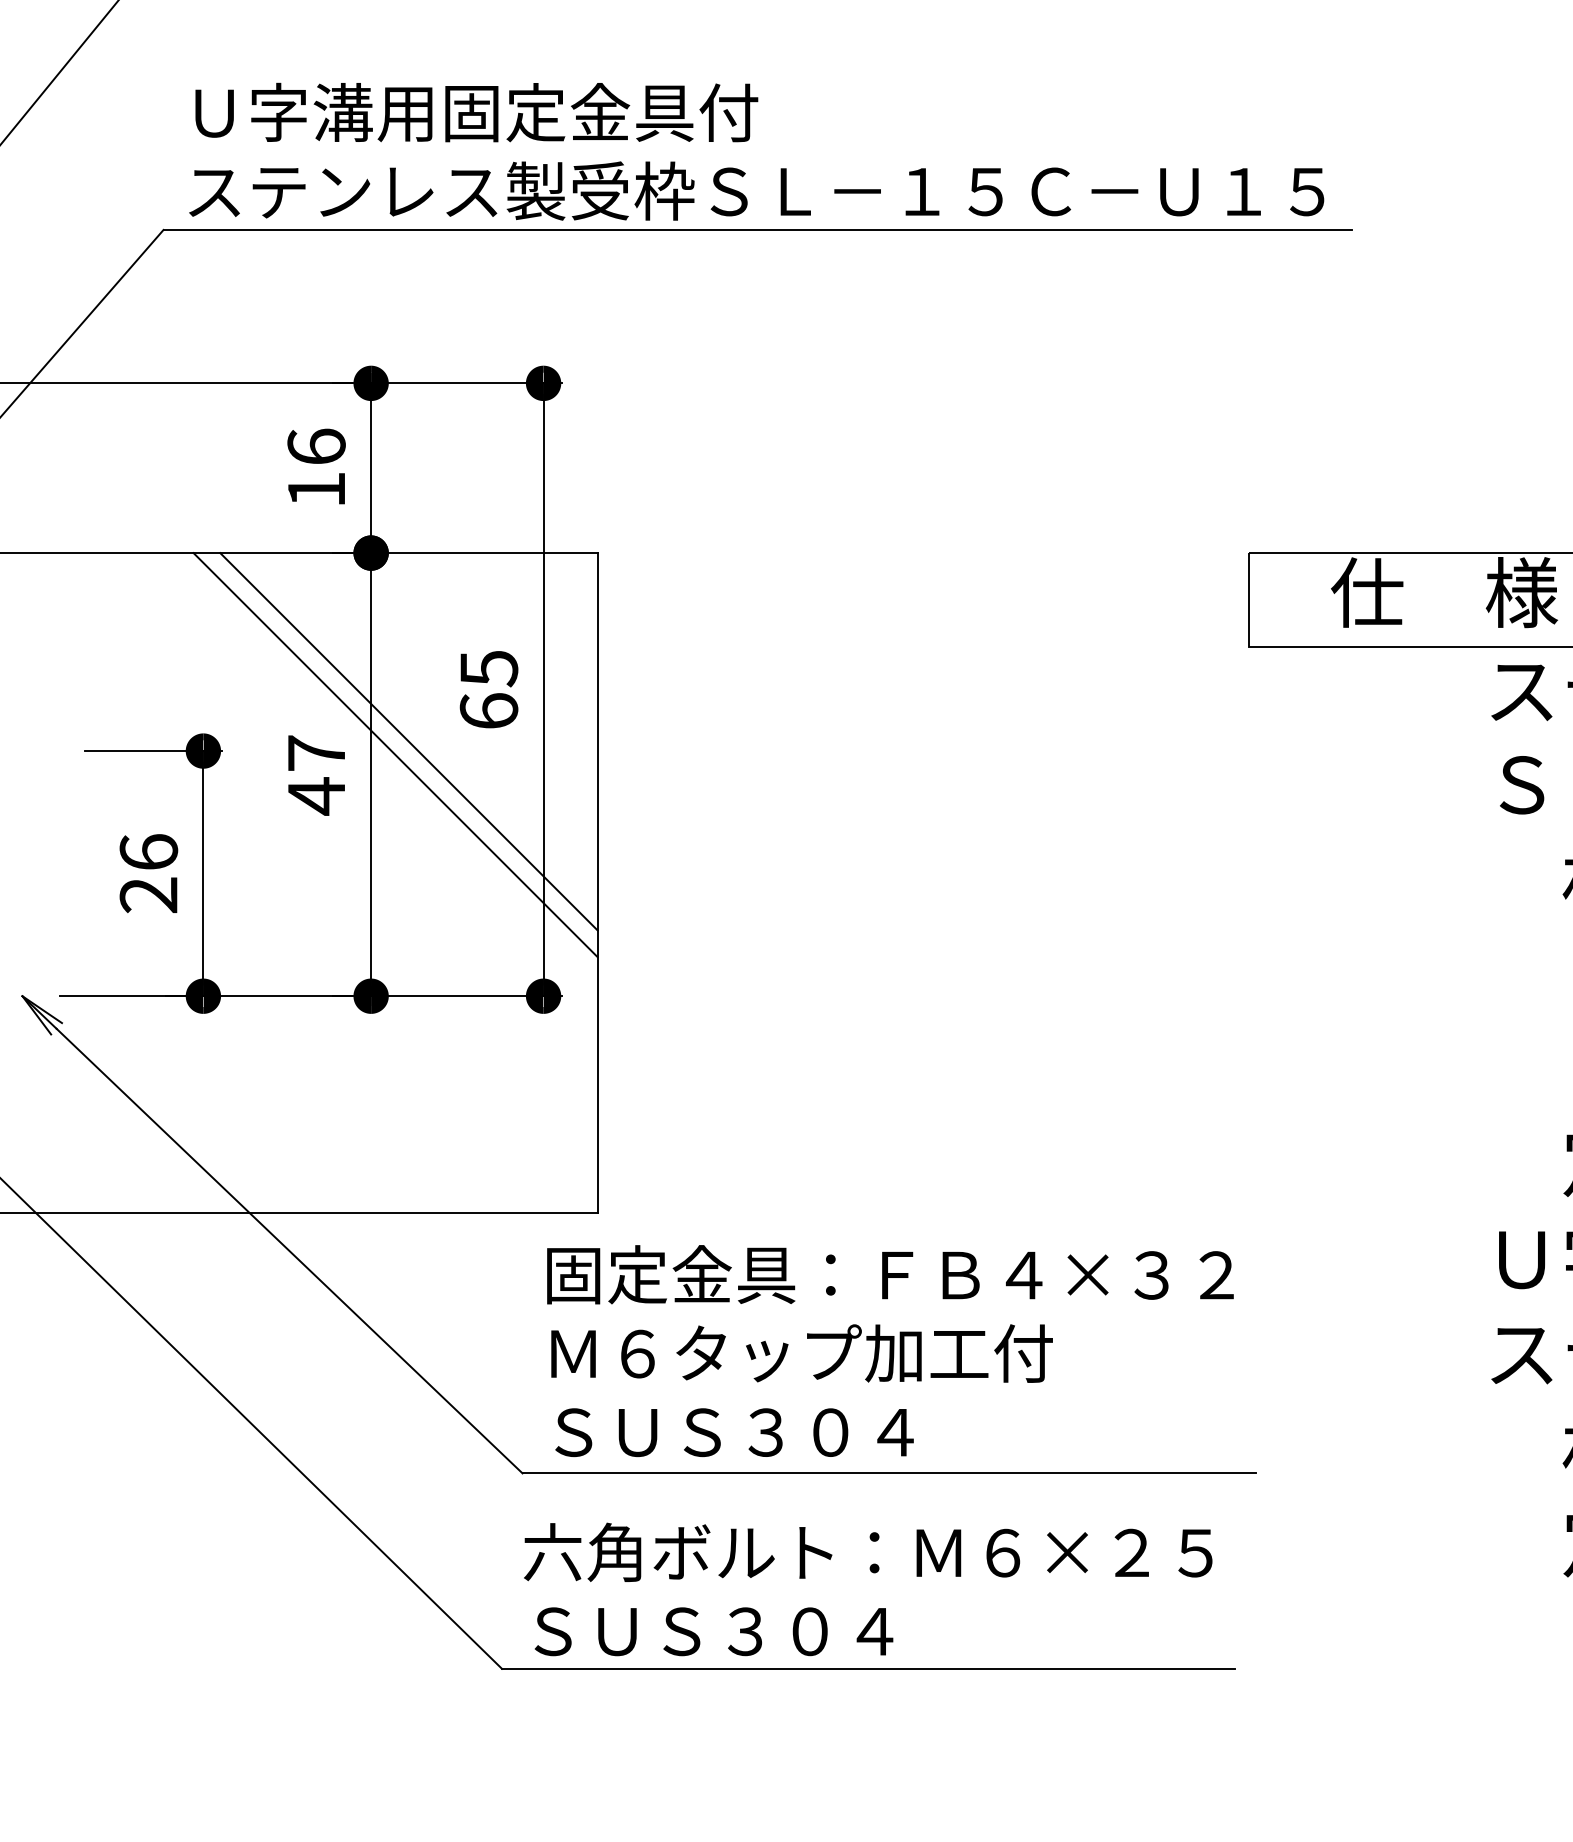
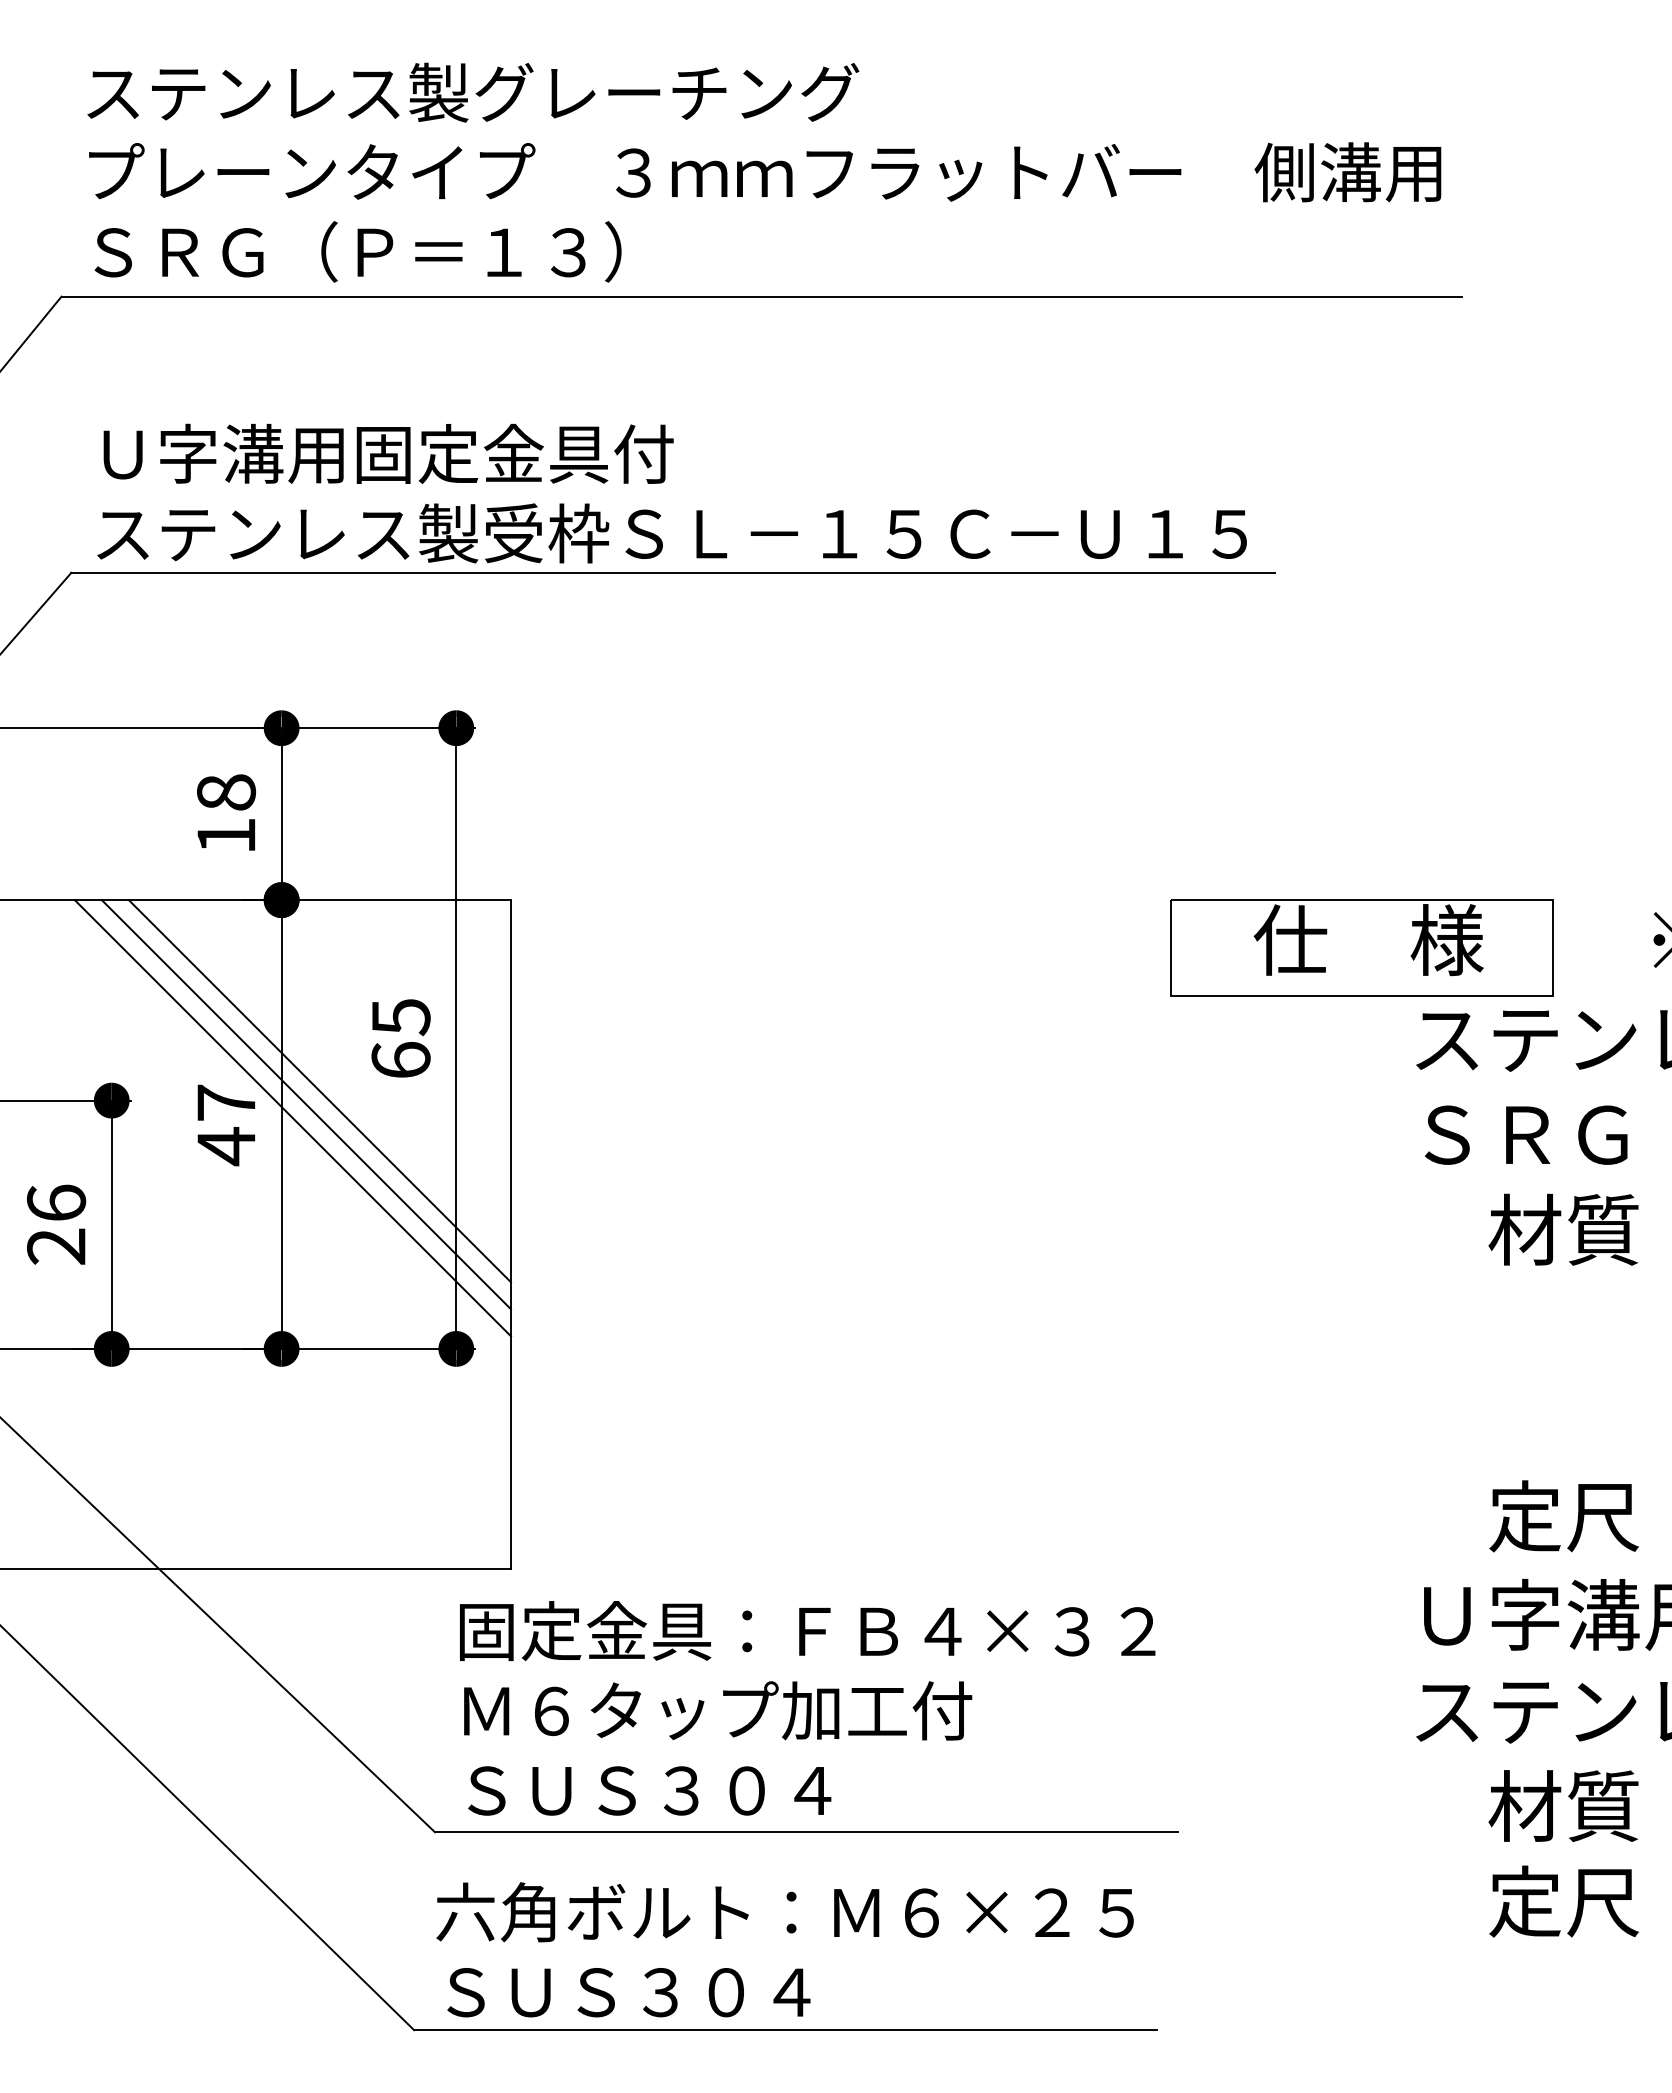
text: (316, 446) -> (226, 792), 16 -> 18
line: (381, 768) -> (292, 1118), added

